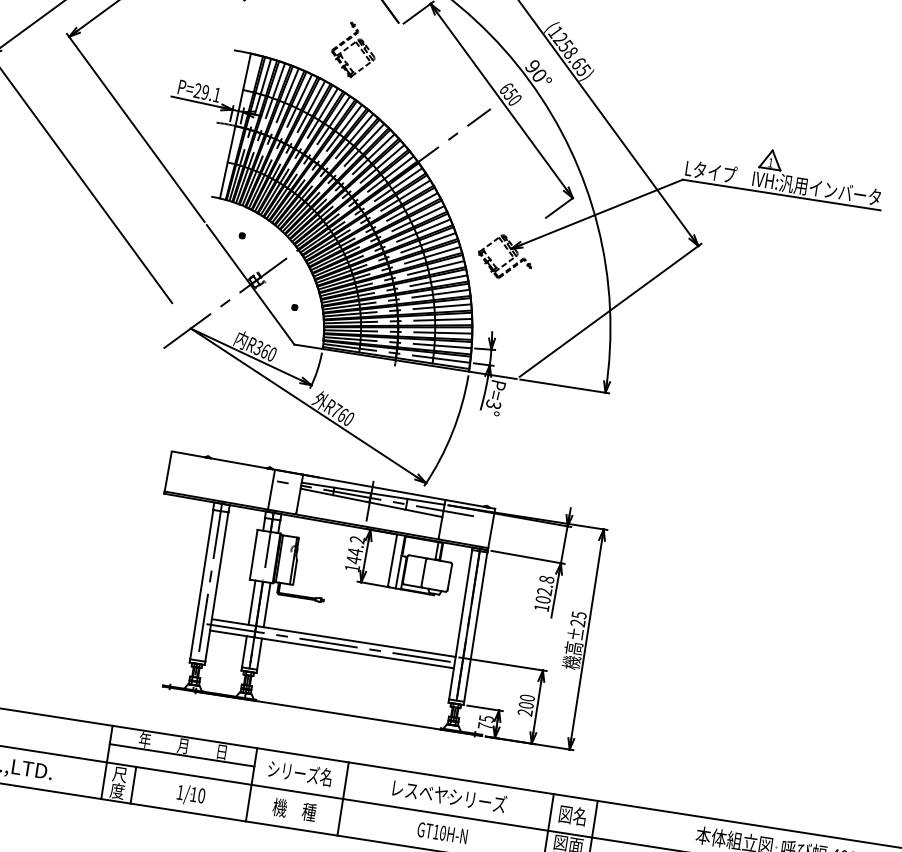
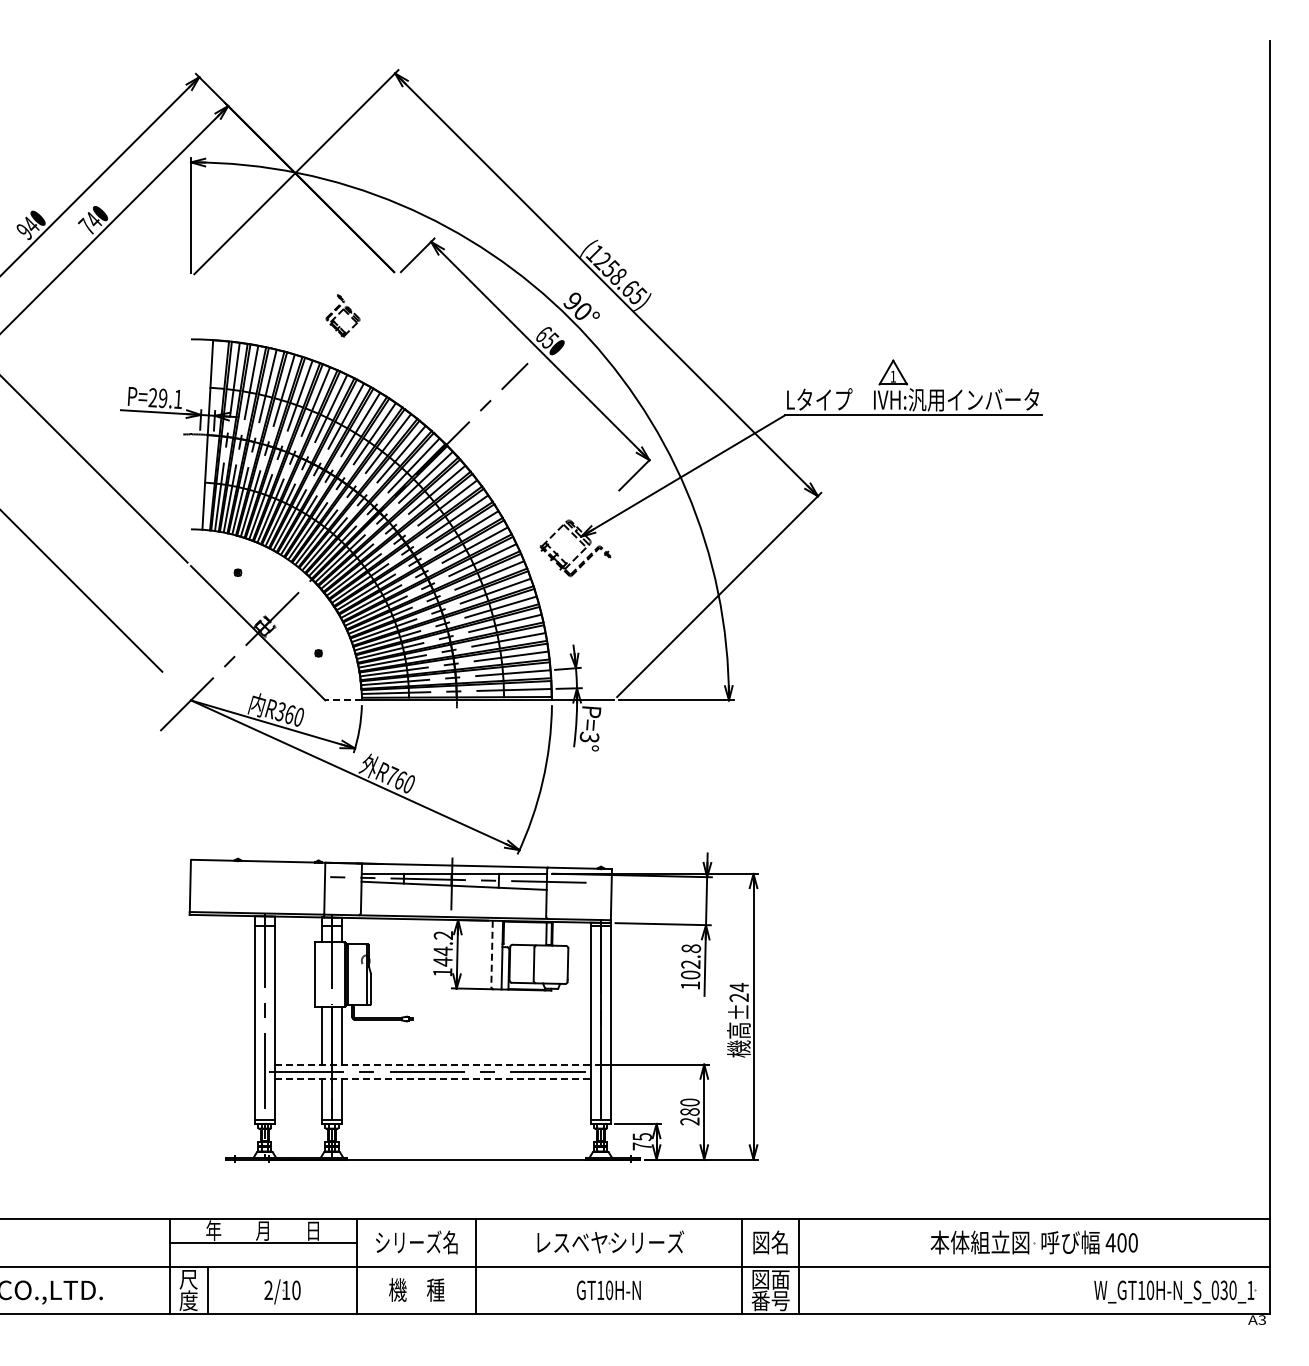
part: (353, 50) -> (342, 315), size x0.6
line: (308, 346) -> (343, 700), solid -> dashed
line: (392, 560) -> (492, 954), solid -> dashed
text: (579, 615) -> (739, 987), ±25 -> ±24
line: (334, 638) -> (433, 1064), solid -> dashed
line: (332, 649) -> (433, 1079), solid -> dashed
text: (526, 704) -> (689, 1111), 200 -> 280
text: (180, 791) -> (268, 1289), 1/10 -> 2/10

